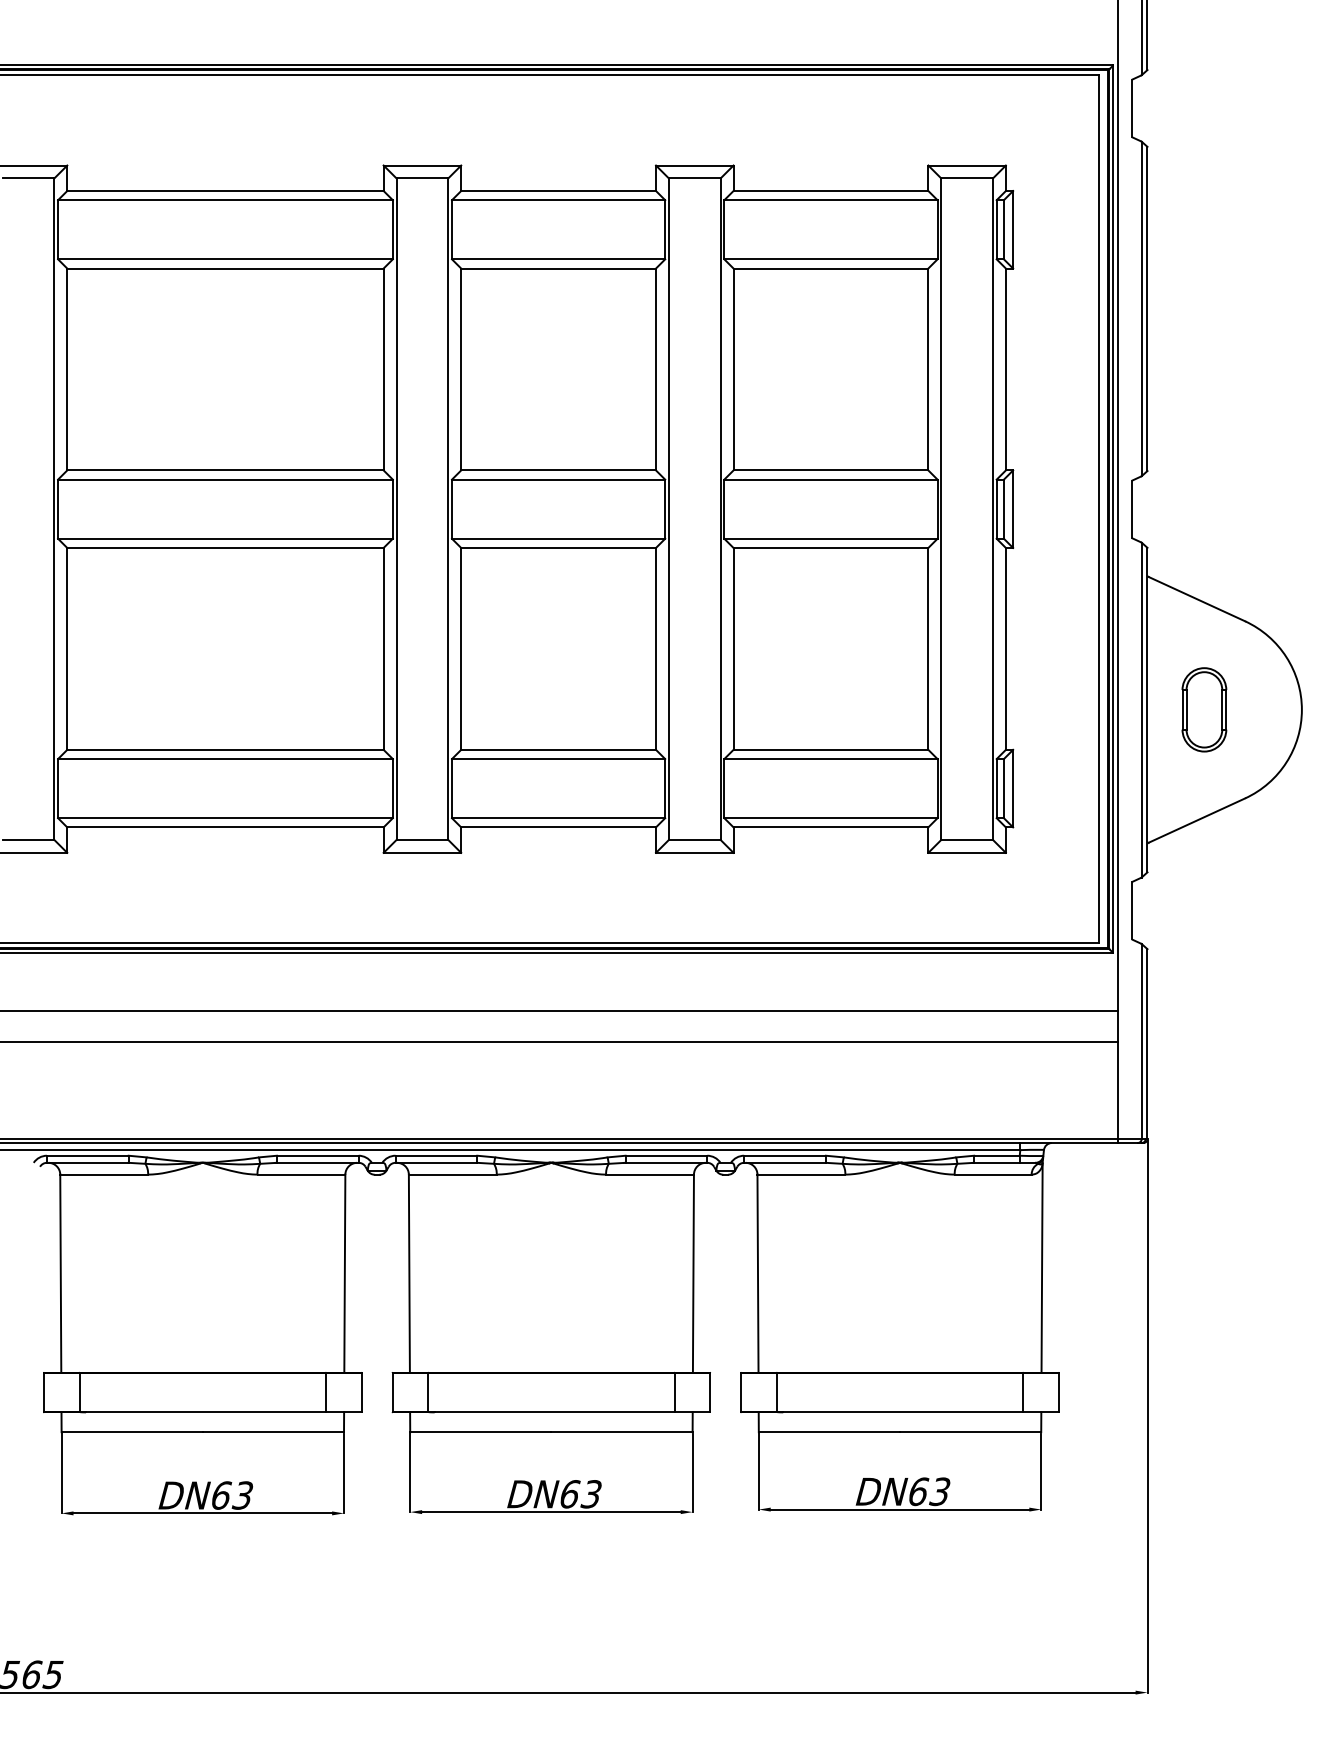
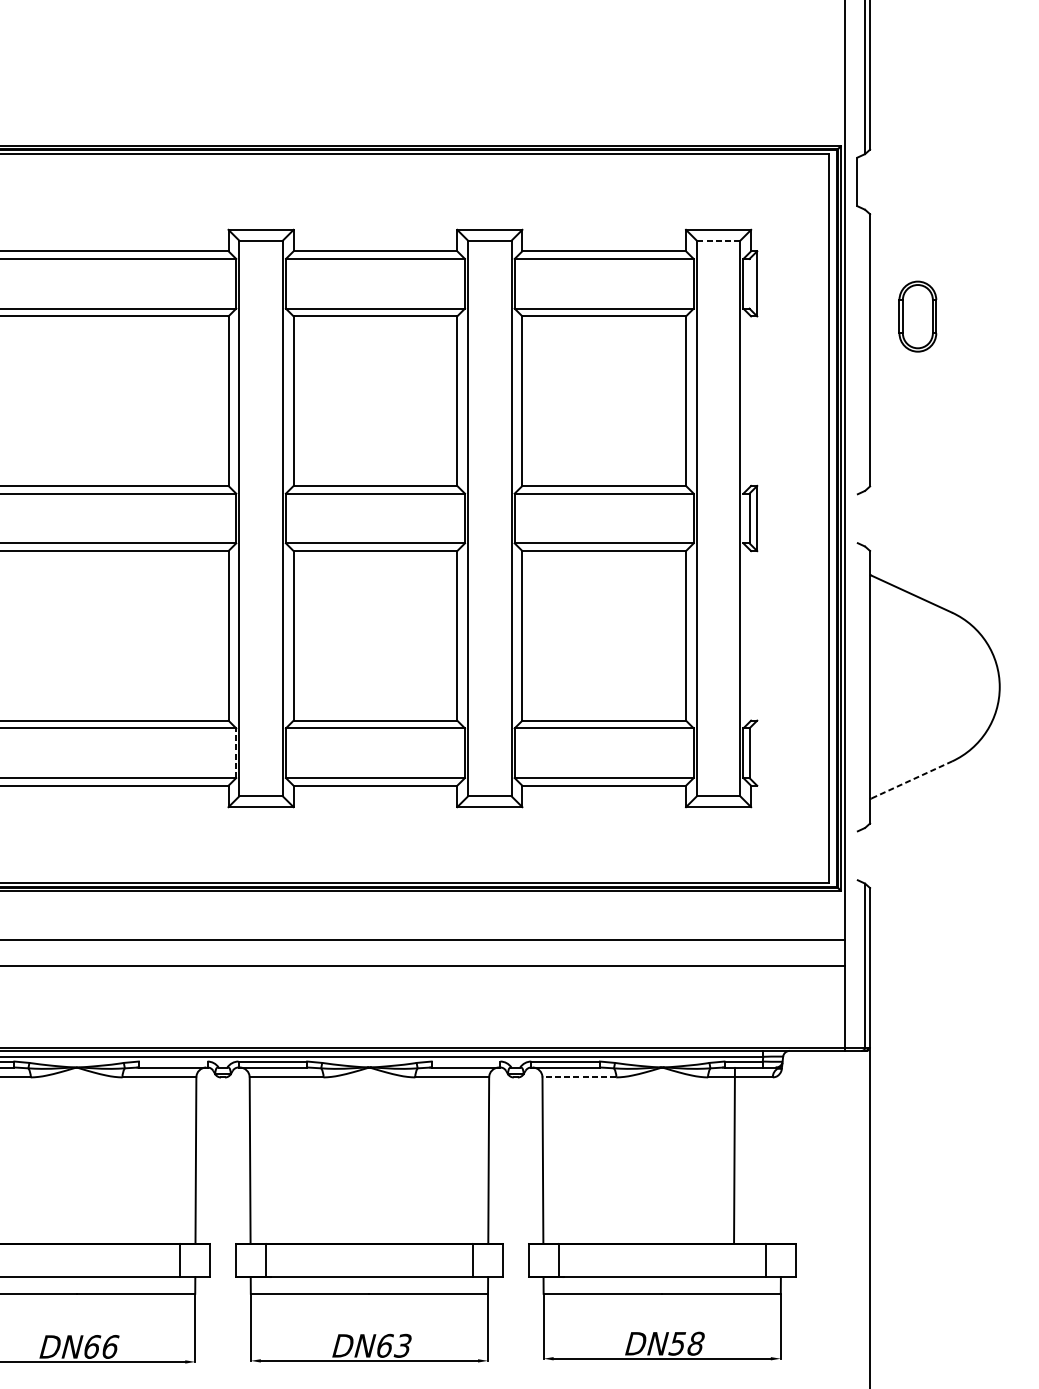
line: (967, 178) -> (718, 240), solid -> dashed
line: (1003, 229) -> (749, 283), removed
line: (1141, 308) -> (865, 349), removed
line: (1005, 369) -> (750, 401), removed
line: (996, 508) -> (743, 517), removed
line: (1131, 509) -> (856, 518), removed
line: (1005, 648) -> (750, 635), removed
line: (1141, 709) -> (865, 686), removed
part: (1204, 709) -> (917, 316), moved
line: (392, 788) -> (235, 753), solid -> dashed
line: (1013, 788) -> (757, 753), removed
line: (1197, 820) -> (912, 779), solid -> dashed
line: (1131, 910) -> (856, 855), removed
line: (317, 1155) -> (172, 1061), removed
line: (666, 1155) -> (466, 1061), removed
line: (801, 1174) -> (579, 1077), solid -> dashed
line: (1041, 1267) -> (734, 1155), moved
text: (928, 1491) -> (686, 1343), DN63 -> DN58
text: (242, 1495) -> (109, 1346), DN63 -> DN66

